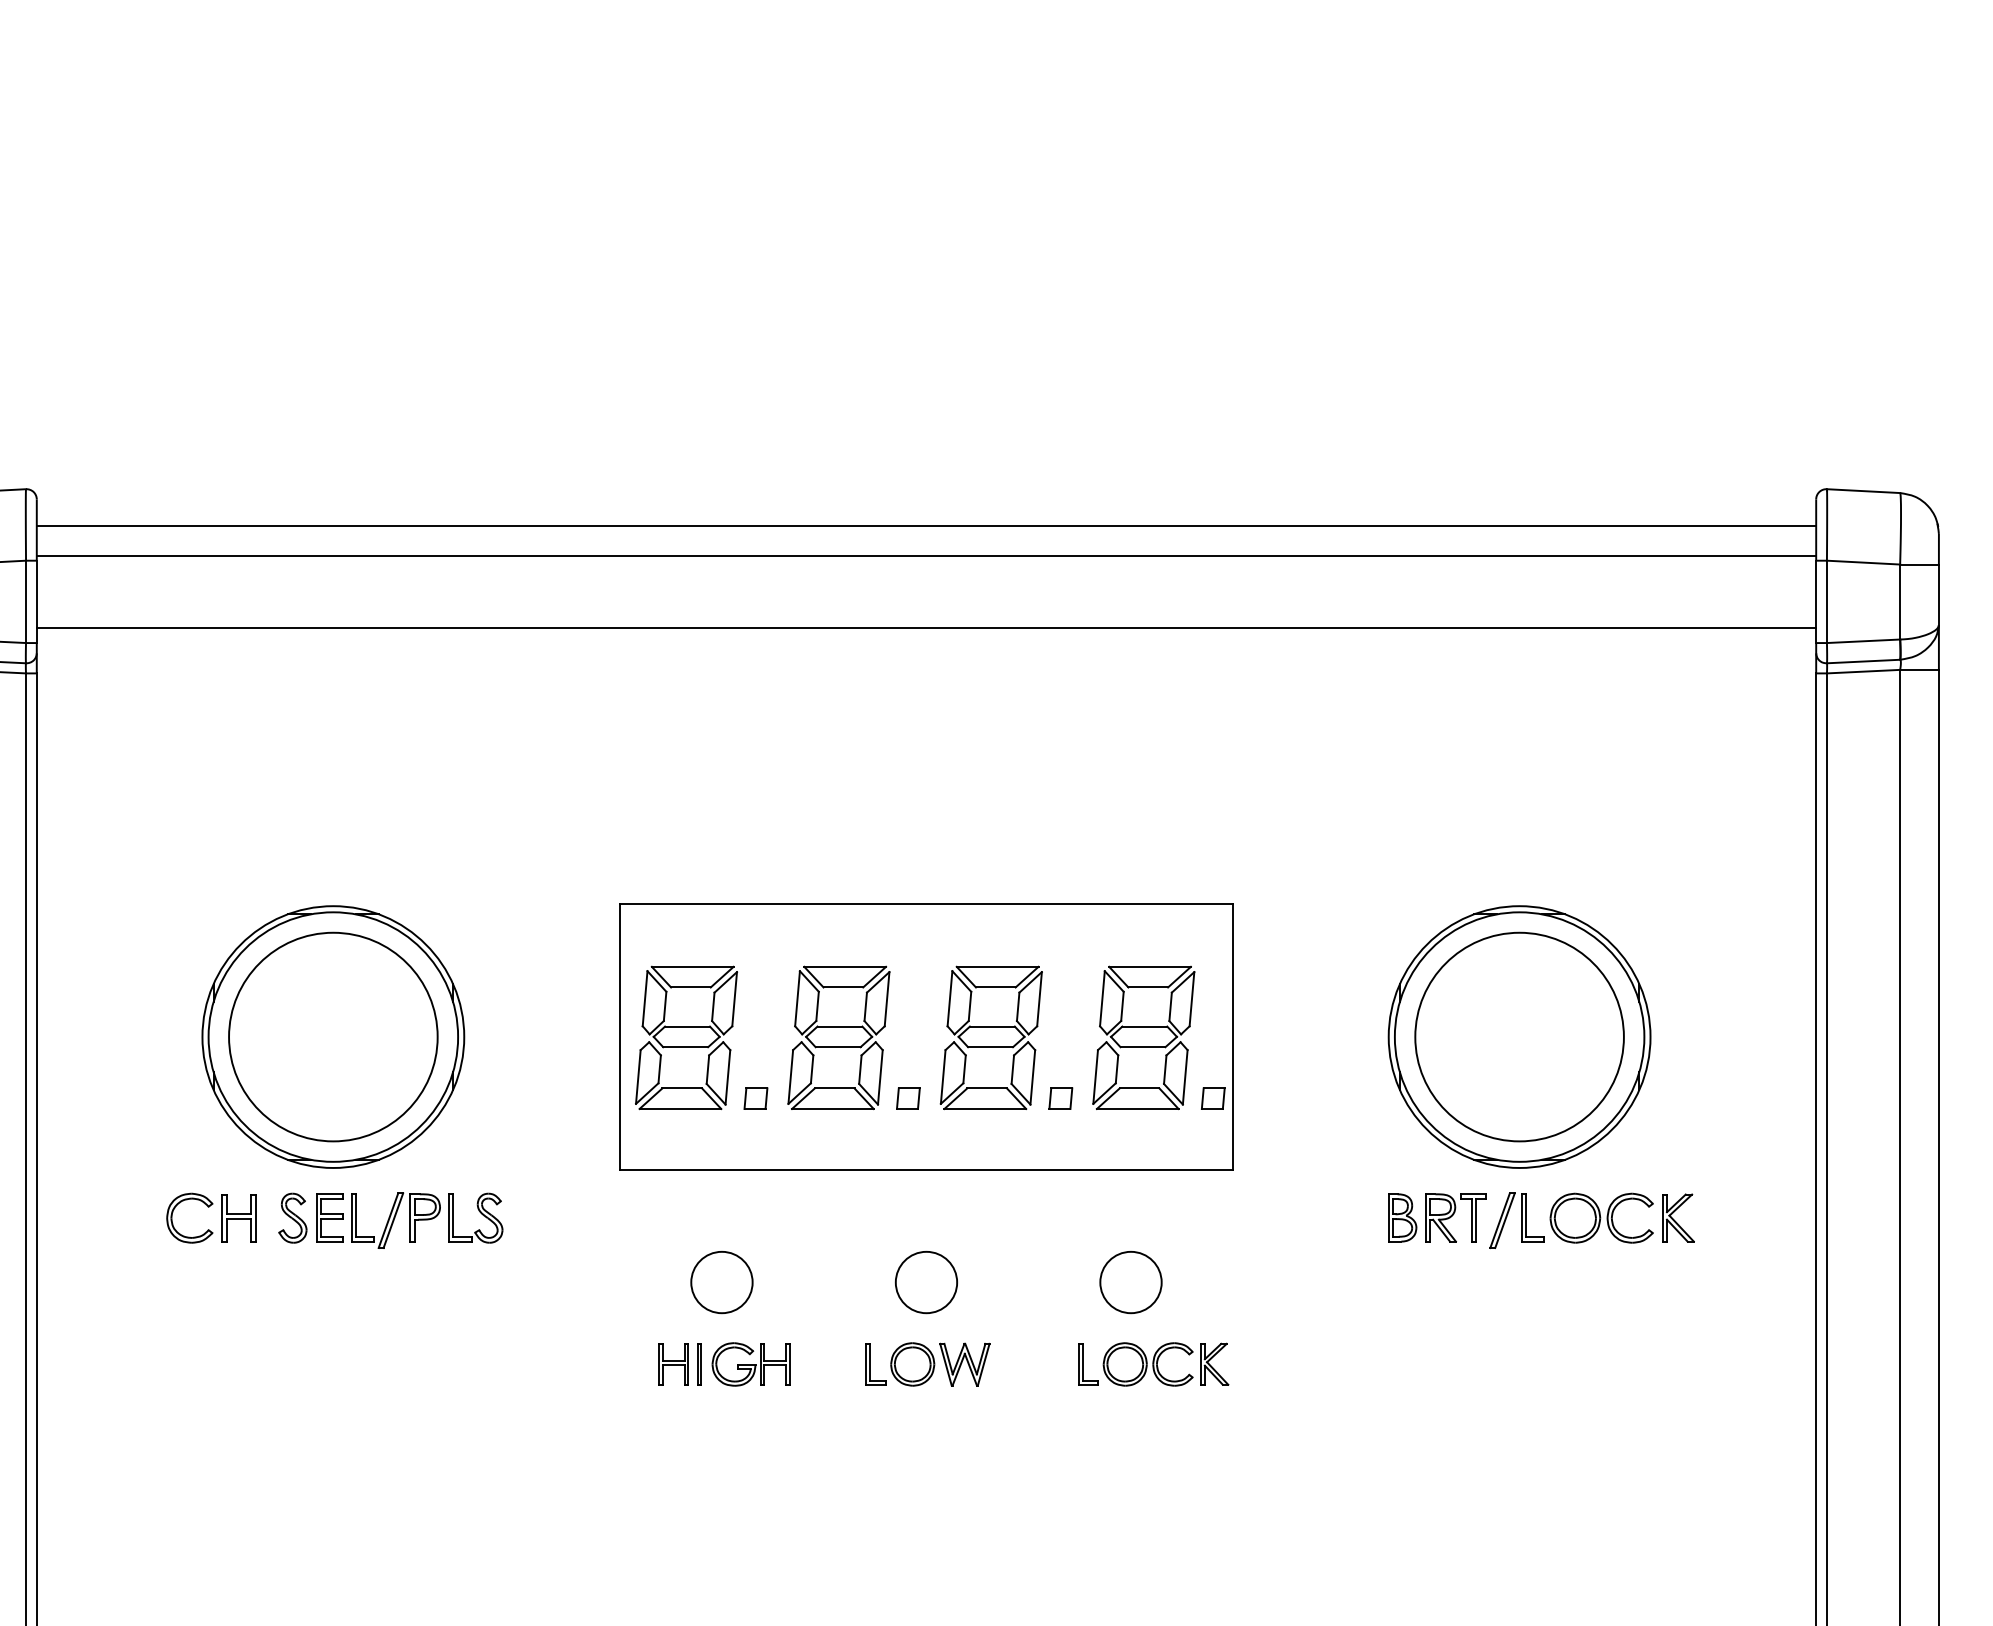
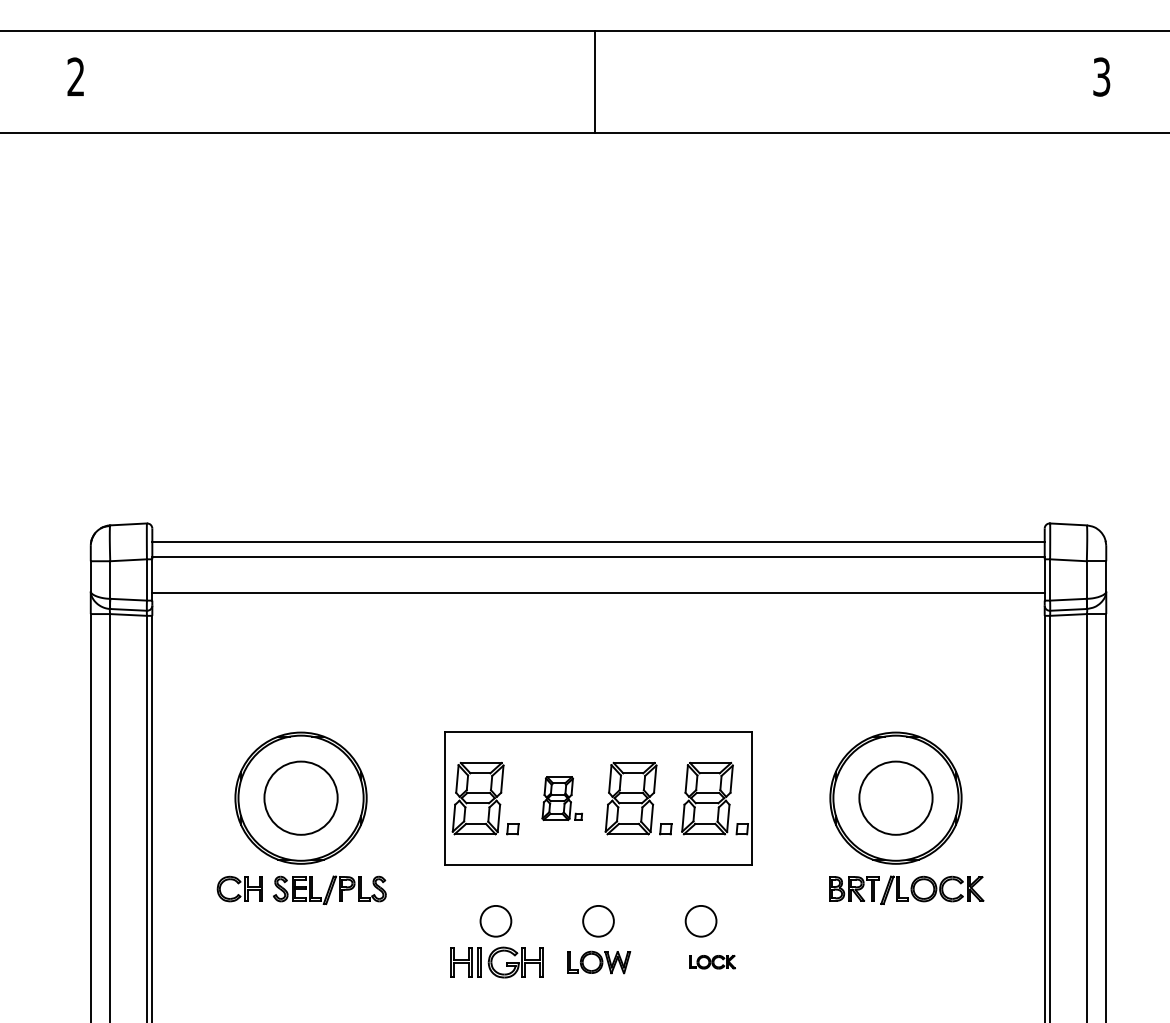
circle: (332, 1035) -> (300, 797), size x0.7
circle: (1518, 1035) -> (895, 797), size x0.7
part: (854, 1037) -> (562, 798), size x0.6
part: (725, 1362) -> (497, 961), size x1.4
part: (1153, 1362) -> (712, 961), size x0.6

